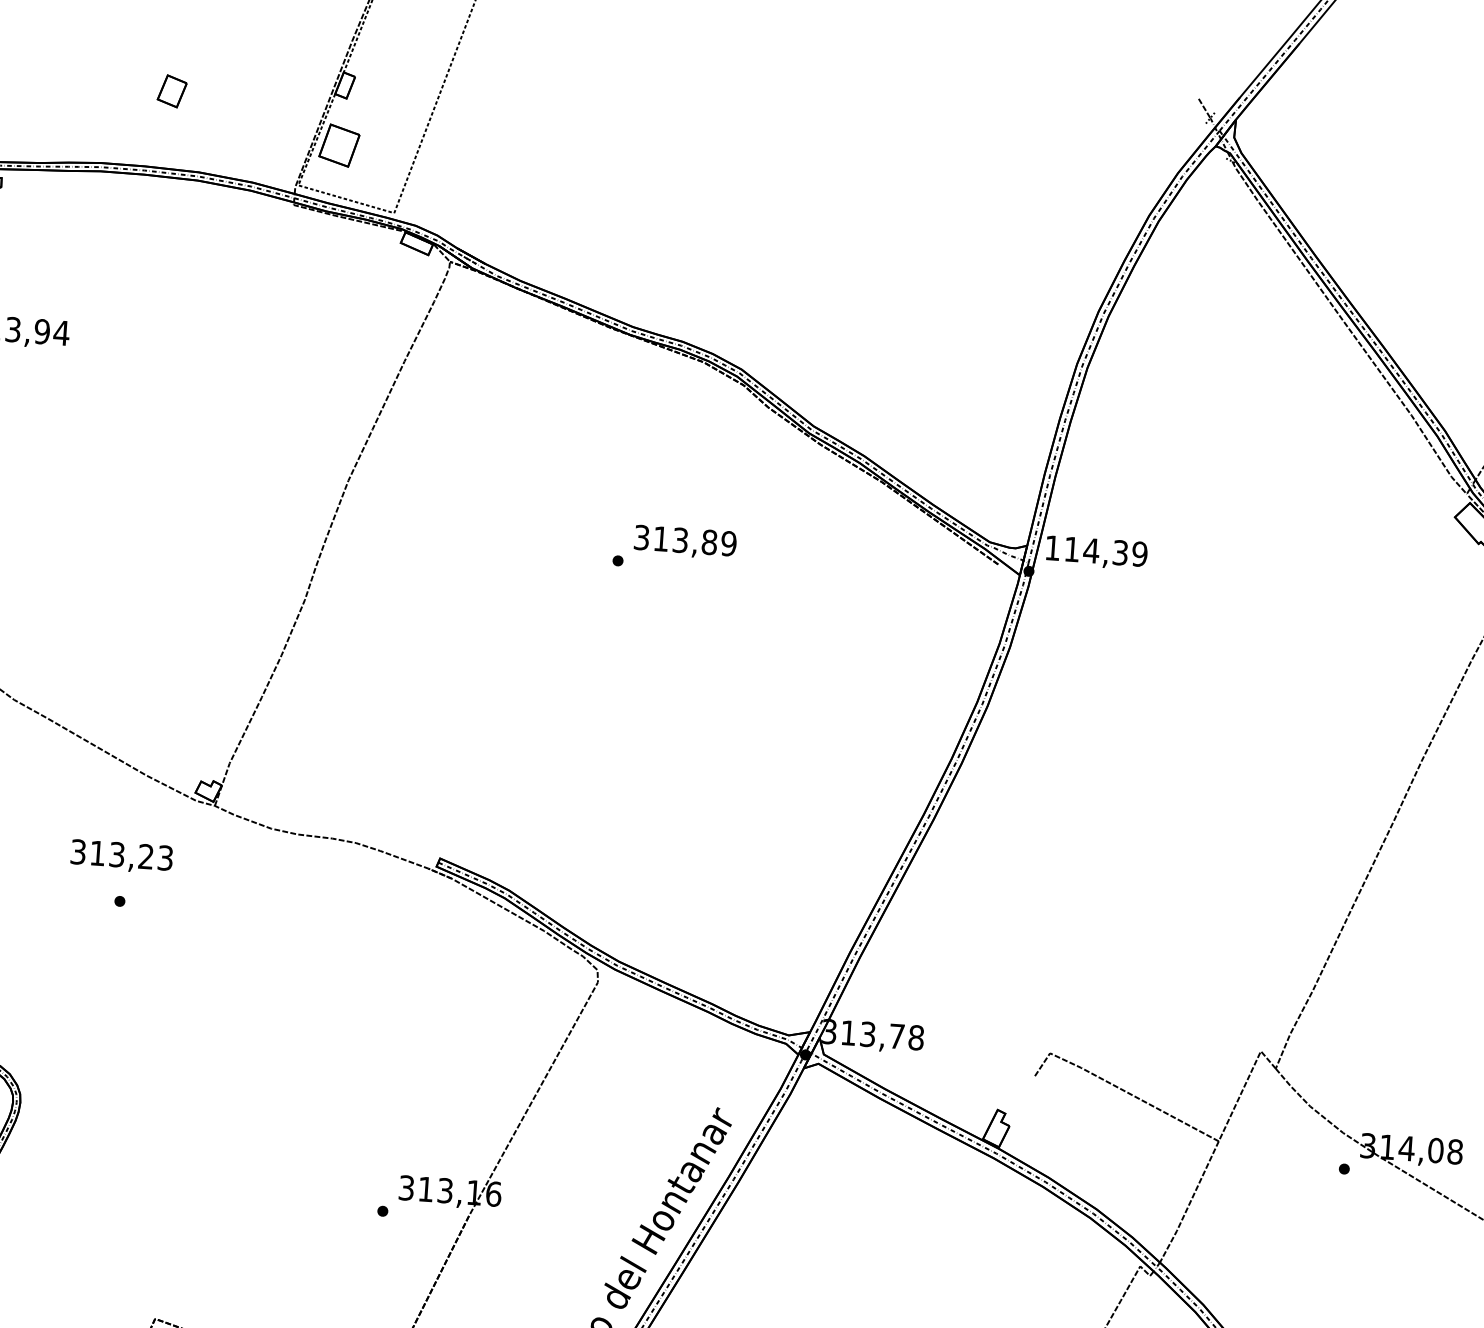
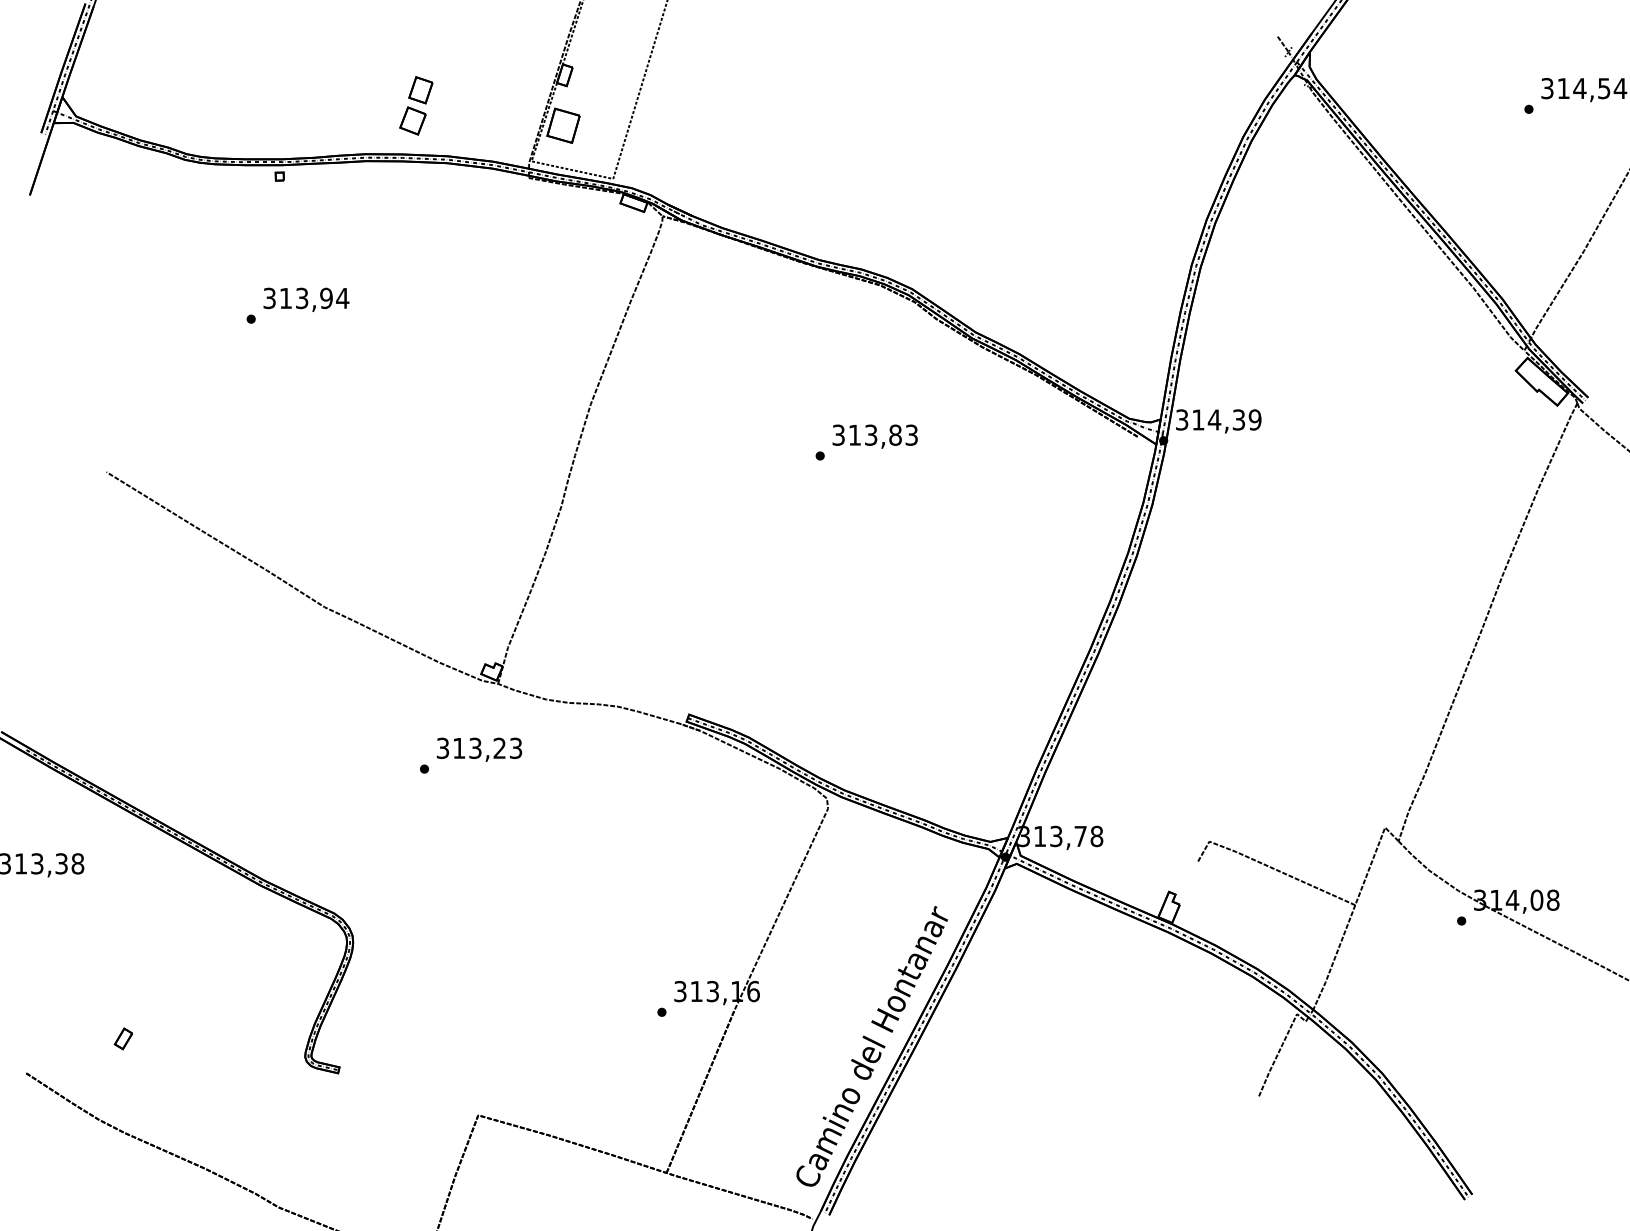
part: (159, 126) -> (412, 120), added
text: (728, 542) -> (911, 434), 313,89 -> 313,83
text: (1053, 547) -> (1182, 419), 114,39 -> 314,39
text: (121, 856) -> (479, 749), moved

